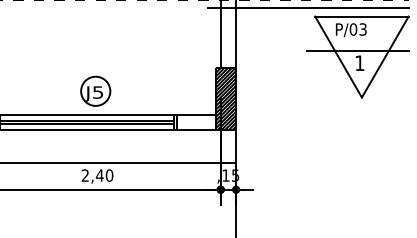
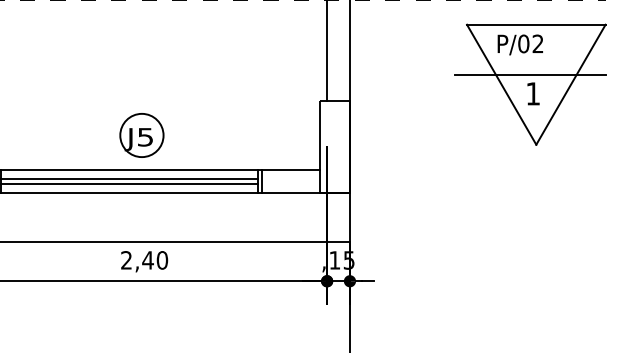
line: (307, 7) -> (455, 11), removed
text: (362, 29) -> (537, 43), P/03 -> P/02
hatch: (225, 98) -> (334, 146), removed

